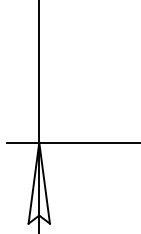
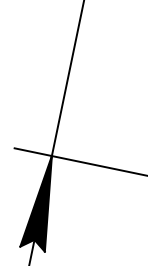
fill: (38, 182) -> (41, 201), added

